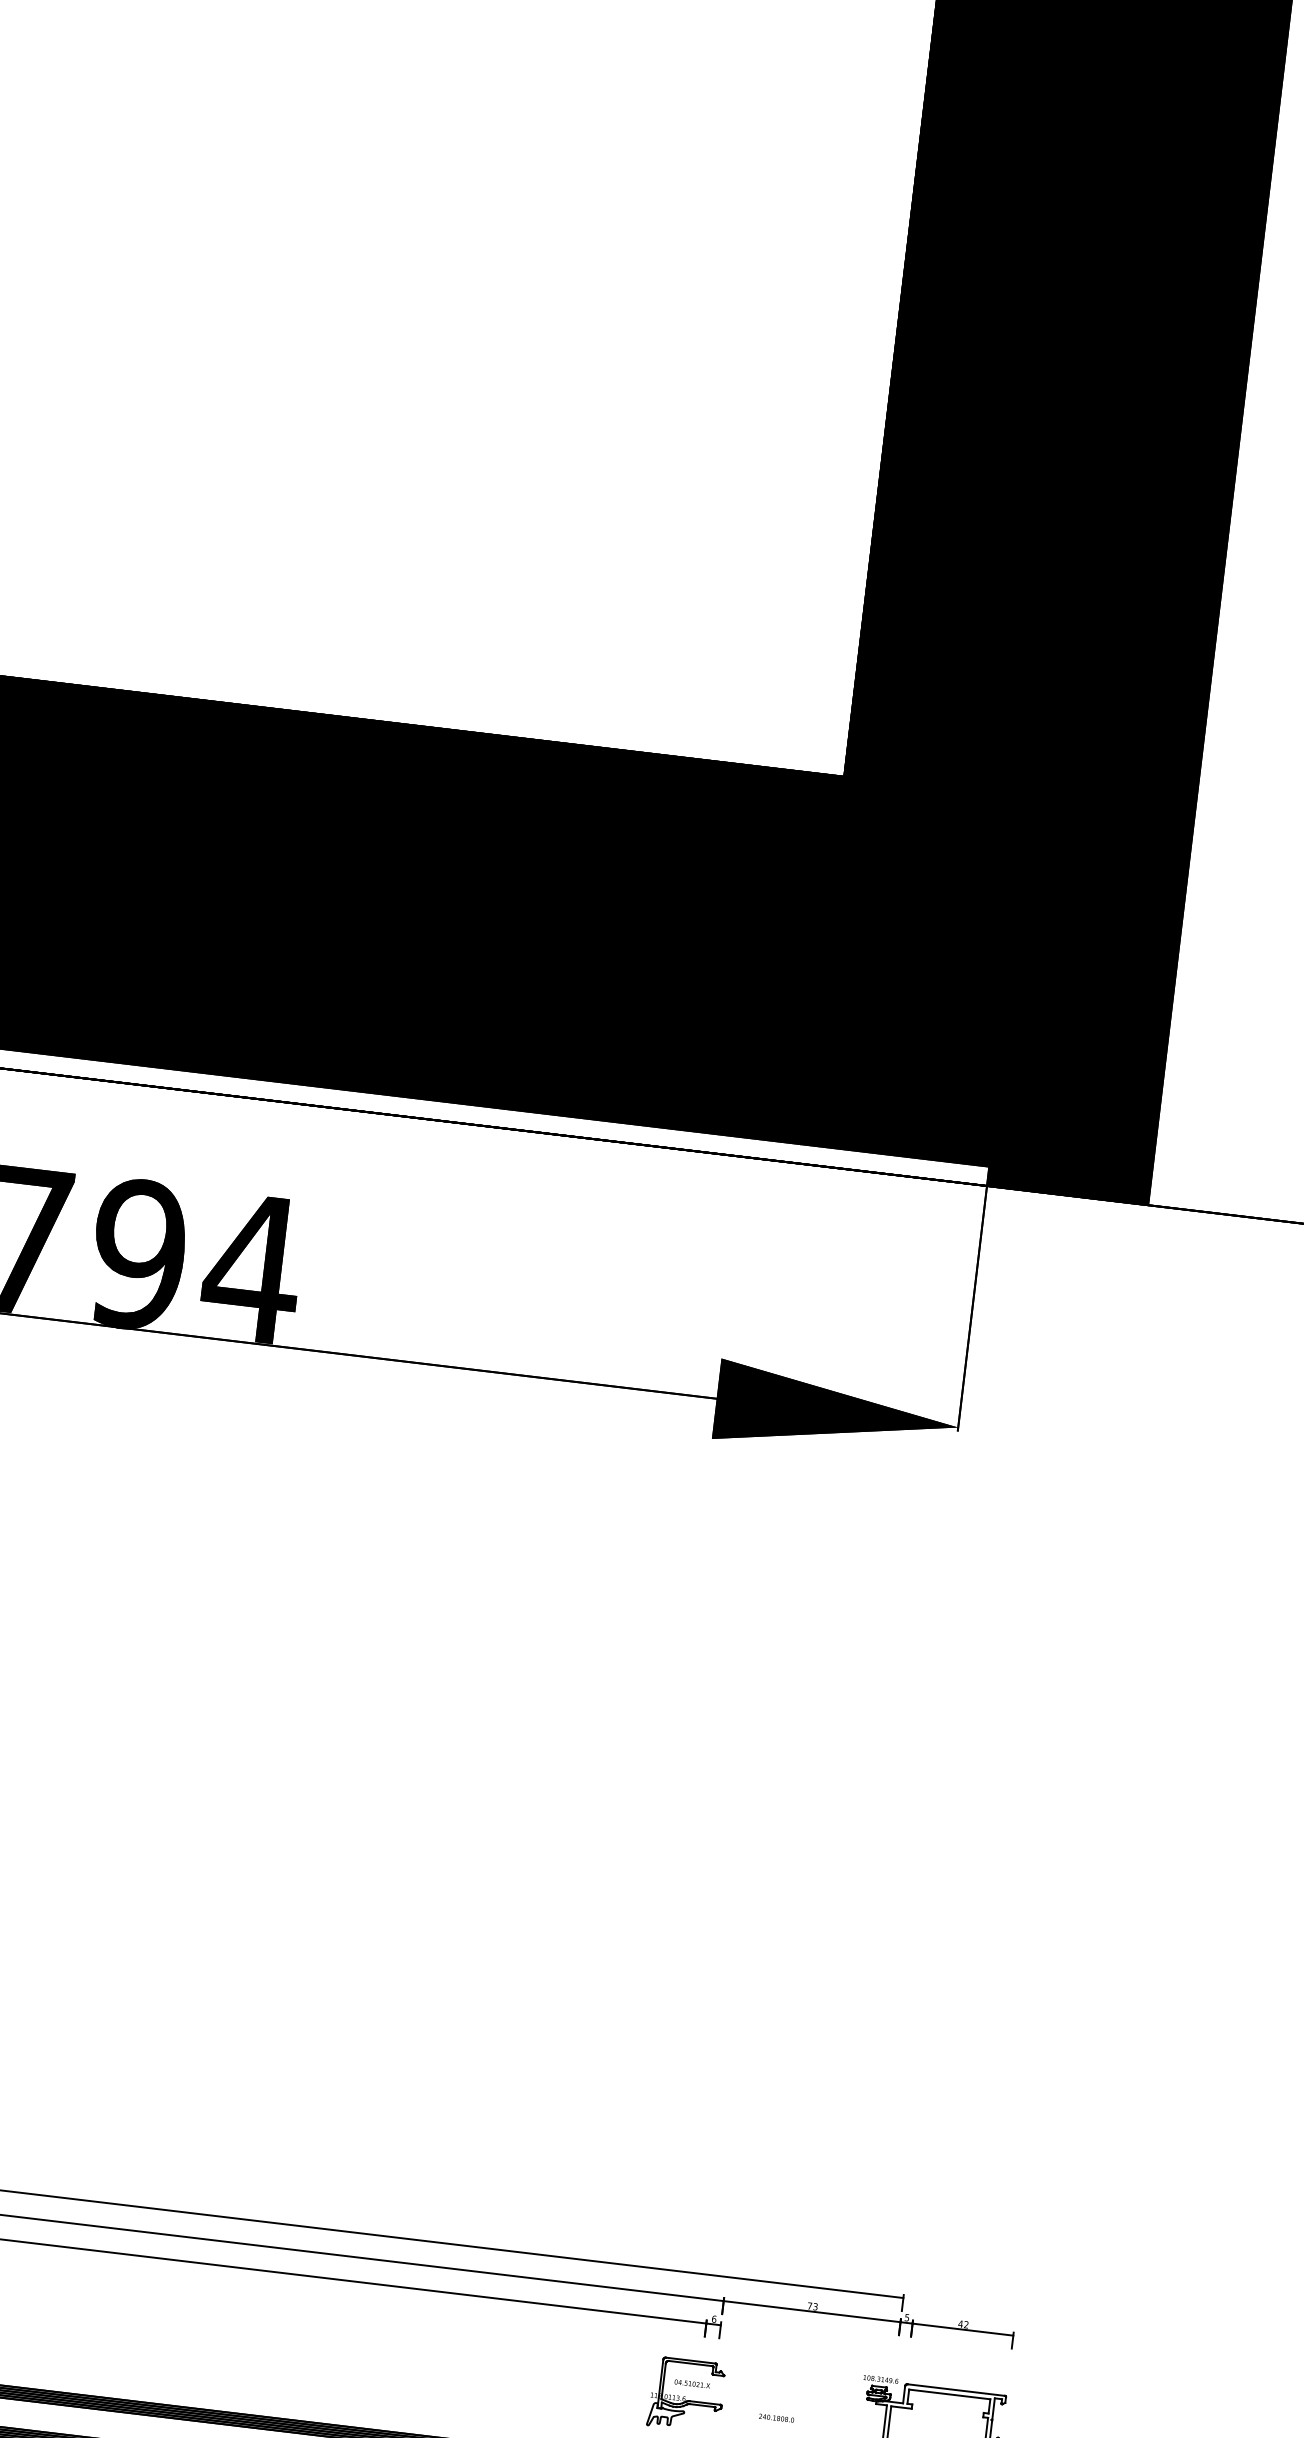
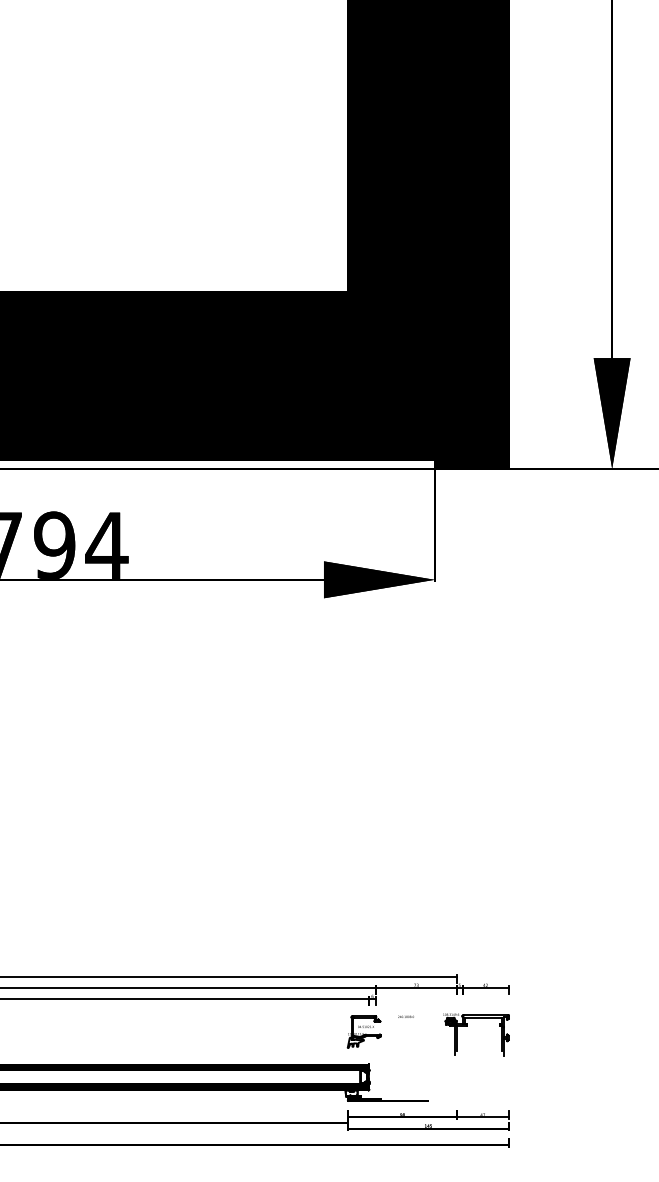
text: (775, 2417) -> (405, 1016), moved

